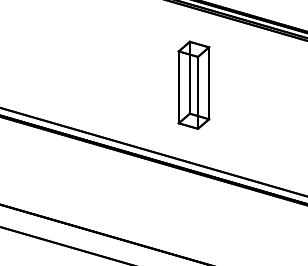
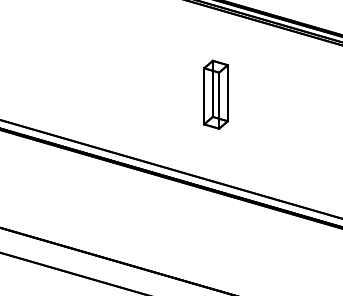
part: (193, 84) -> (215, 93), size x0.7

